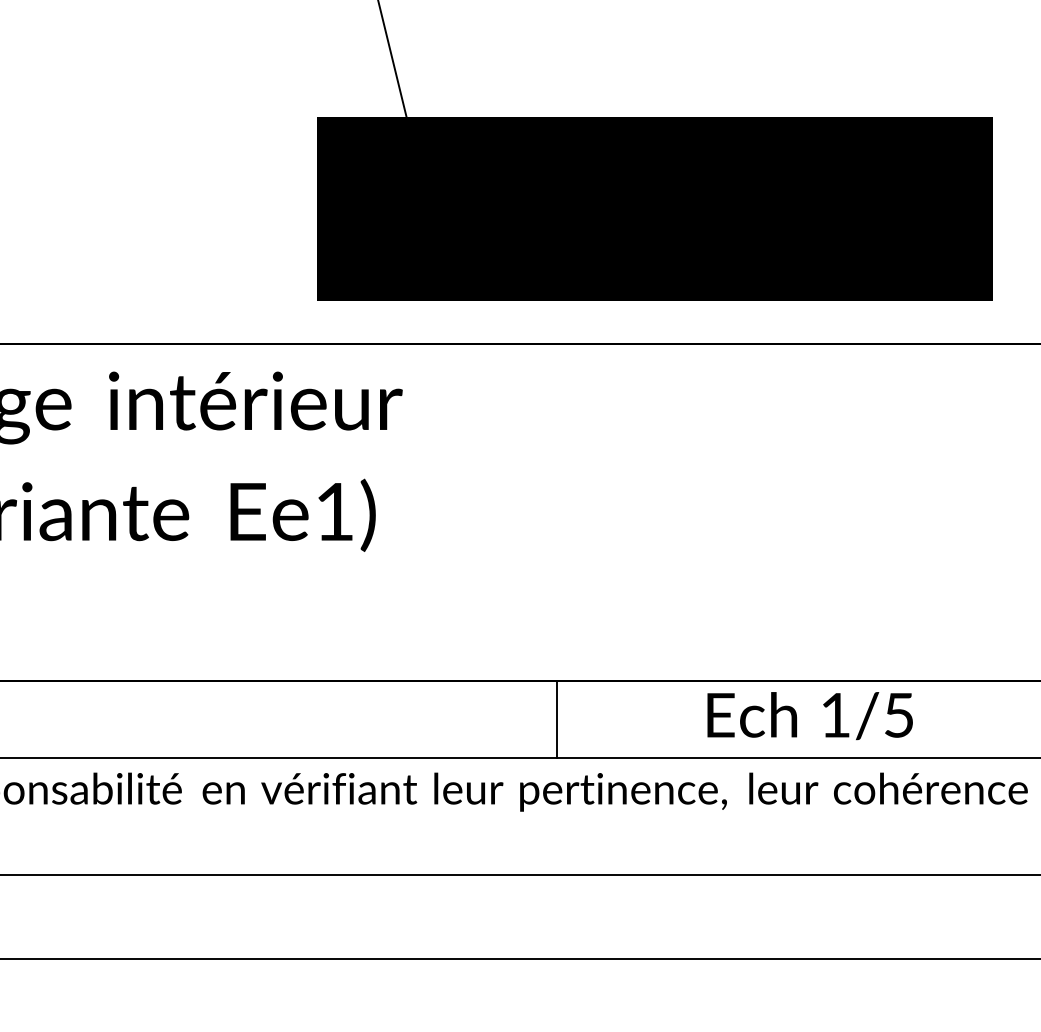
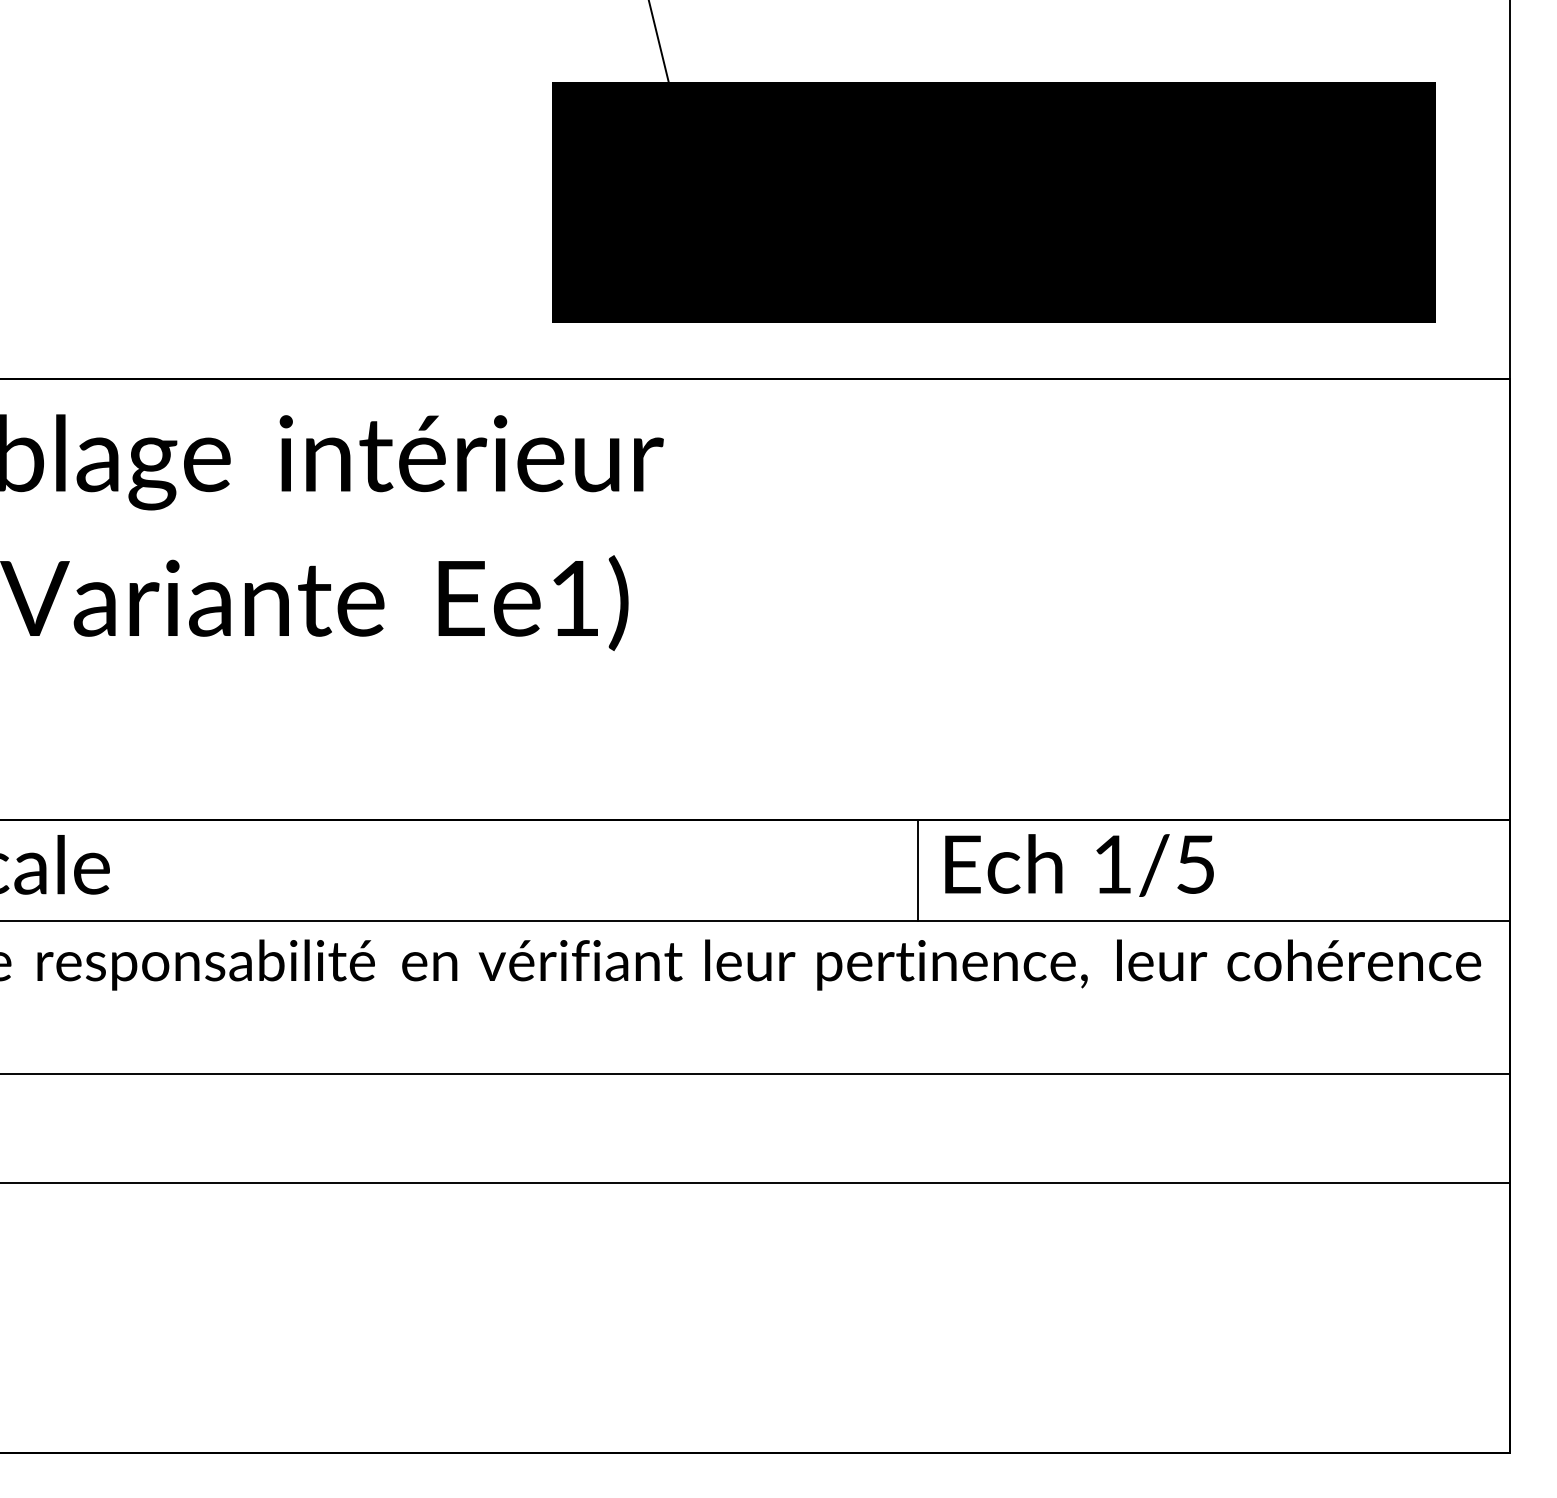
text: (810, 716) -> (1079, 865), moved
line: (557, 719) -> (917, 869), moved

